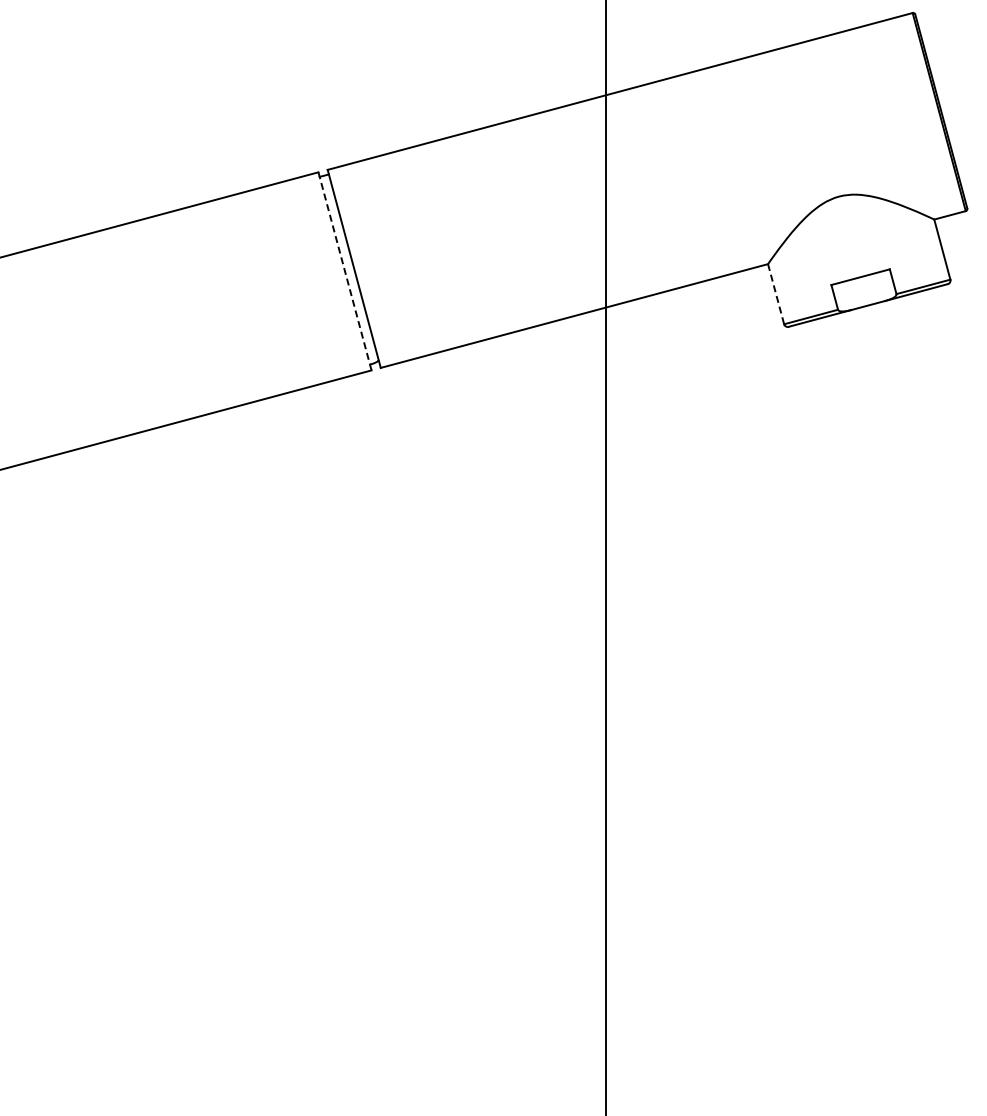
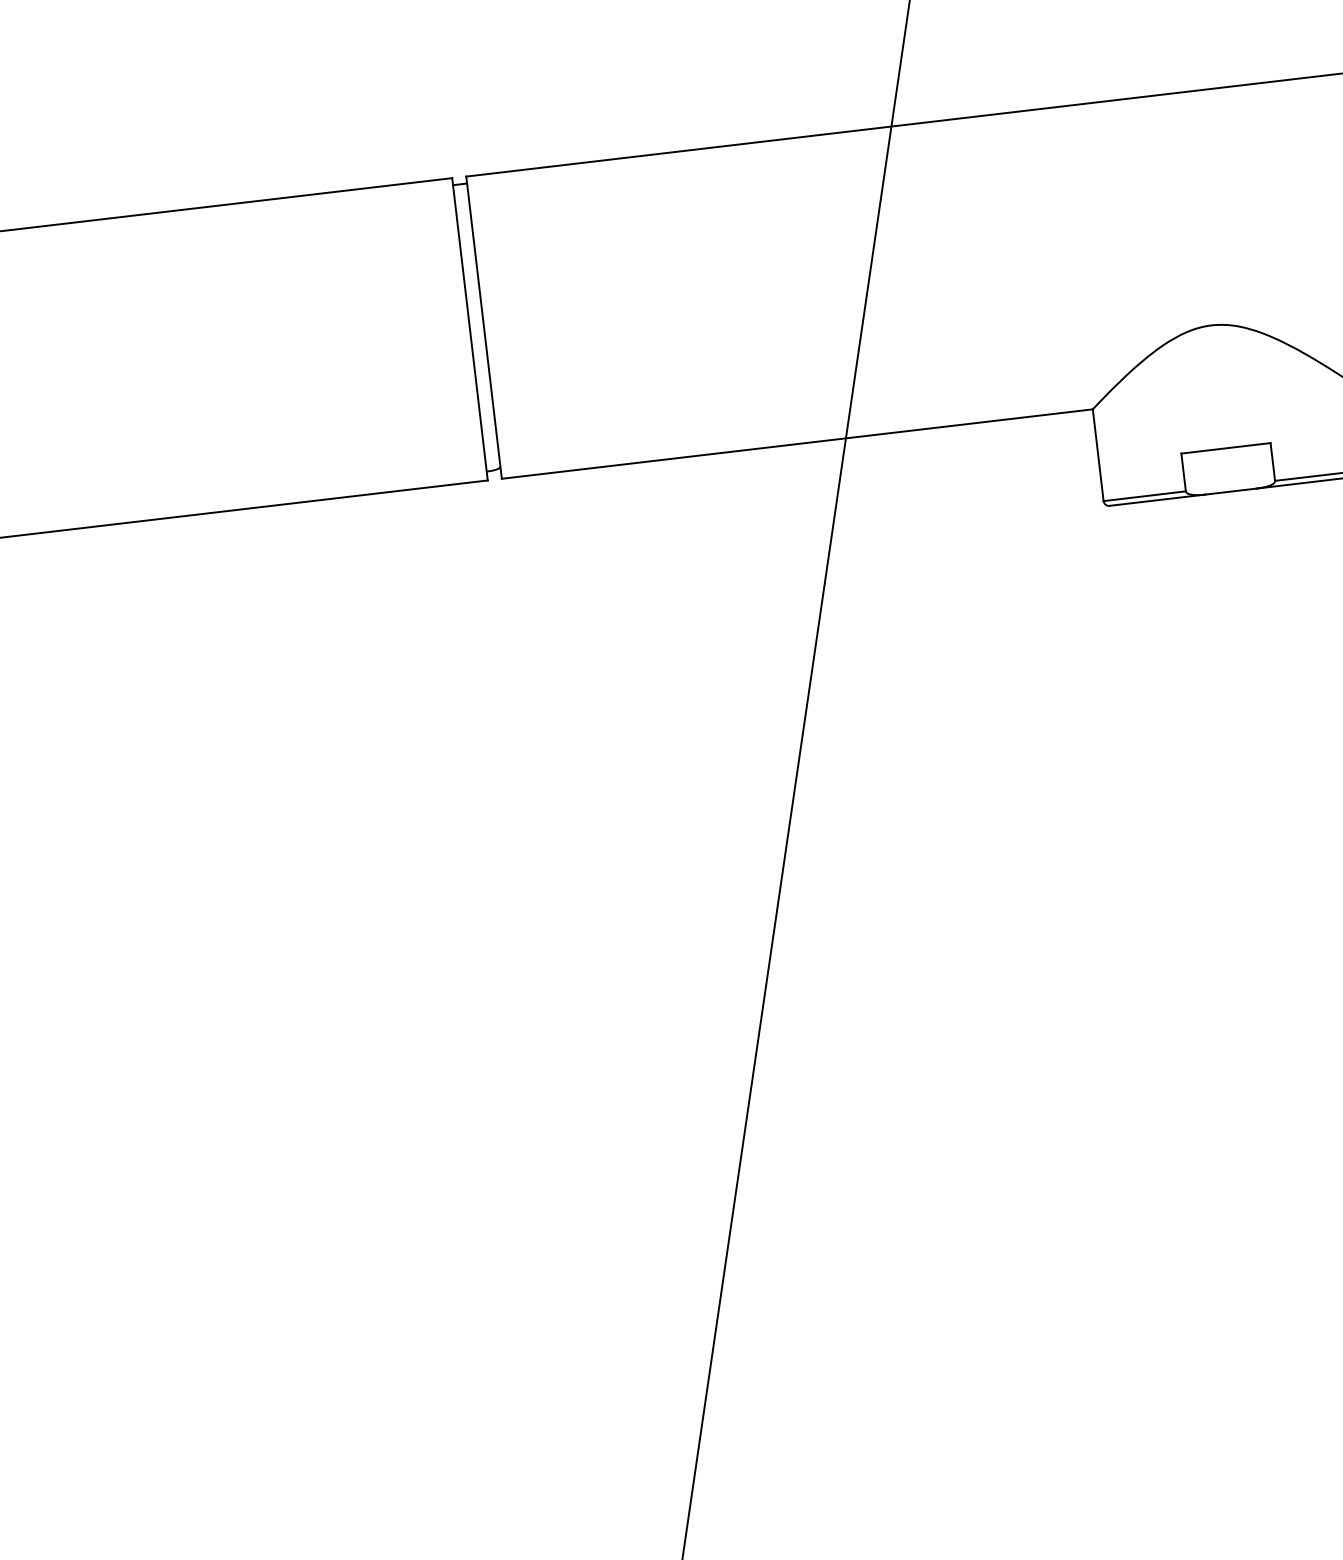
line: (345, 271) -> (470, 329), dashed -> solid
line: (776, 294) -> (1098, 455), dashed -> solid

